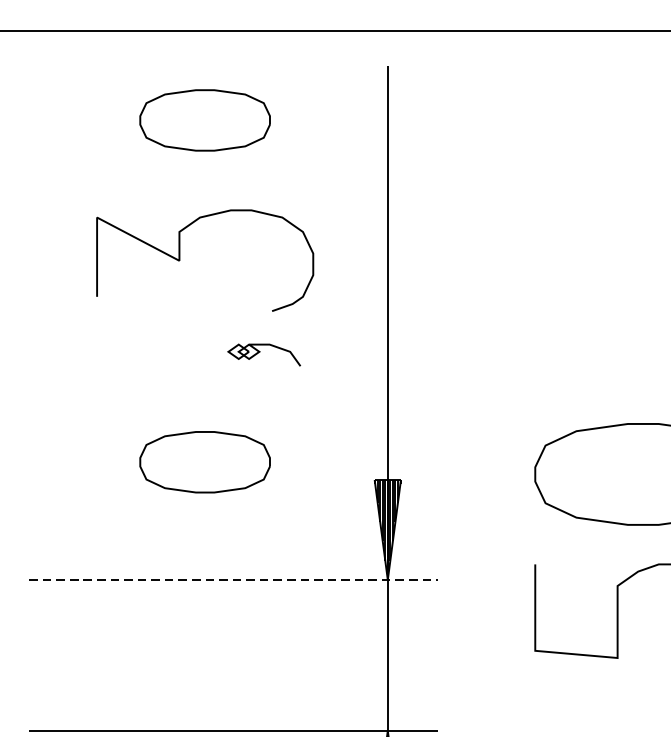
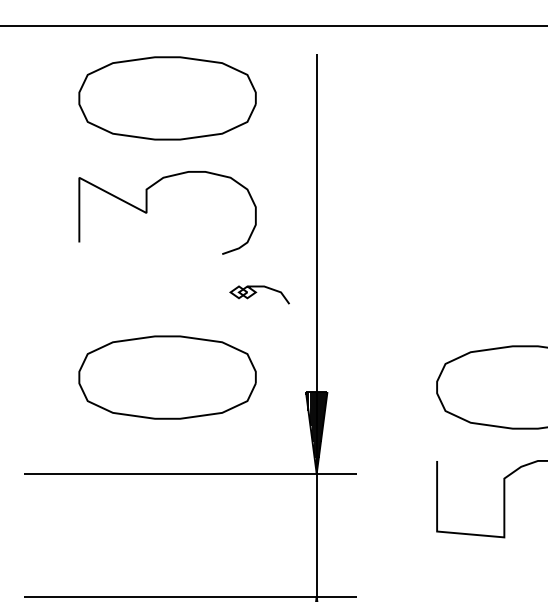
part: (205, 120) -> (167, 98), size x1.67
part: (263, 354) -> (259, 294), moved
part: (205, 462) -> (167, 377), size x1.67
line: (233, 579) -> (190, 473), dashed -> solid

